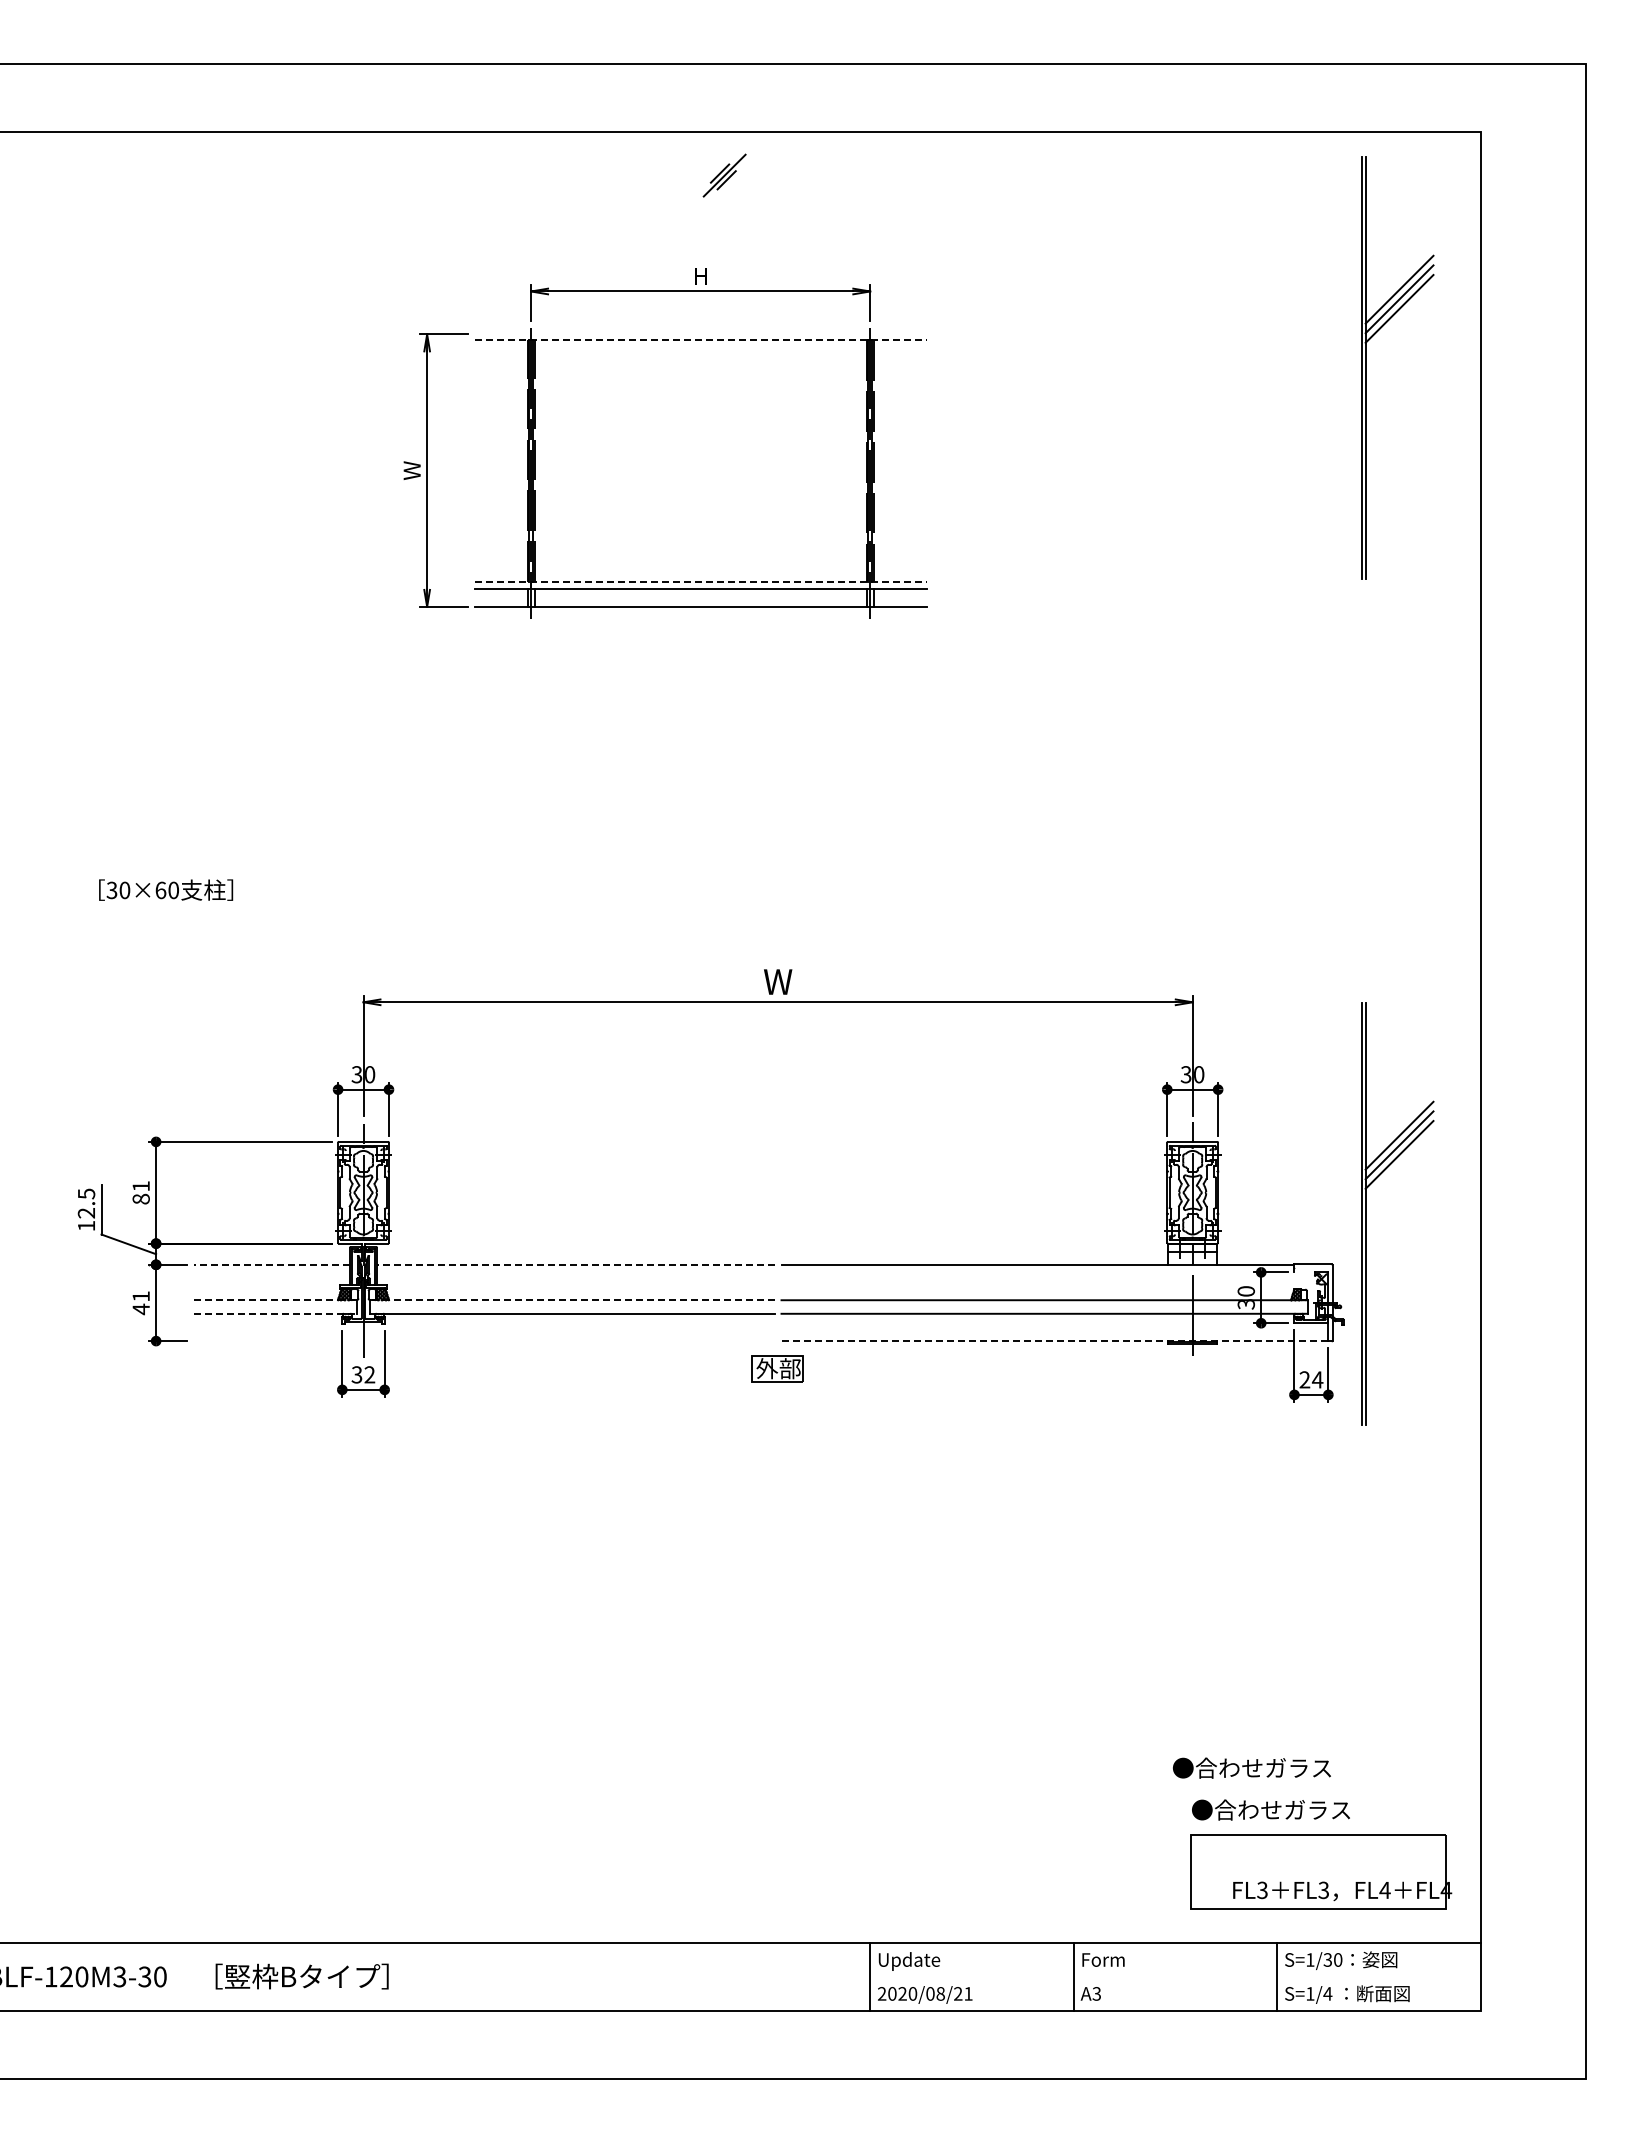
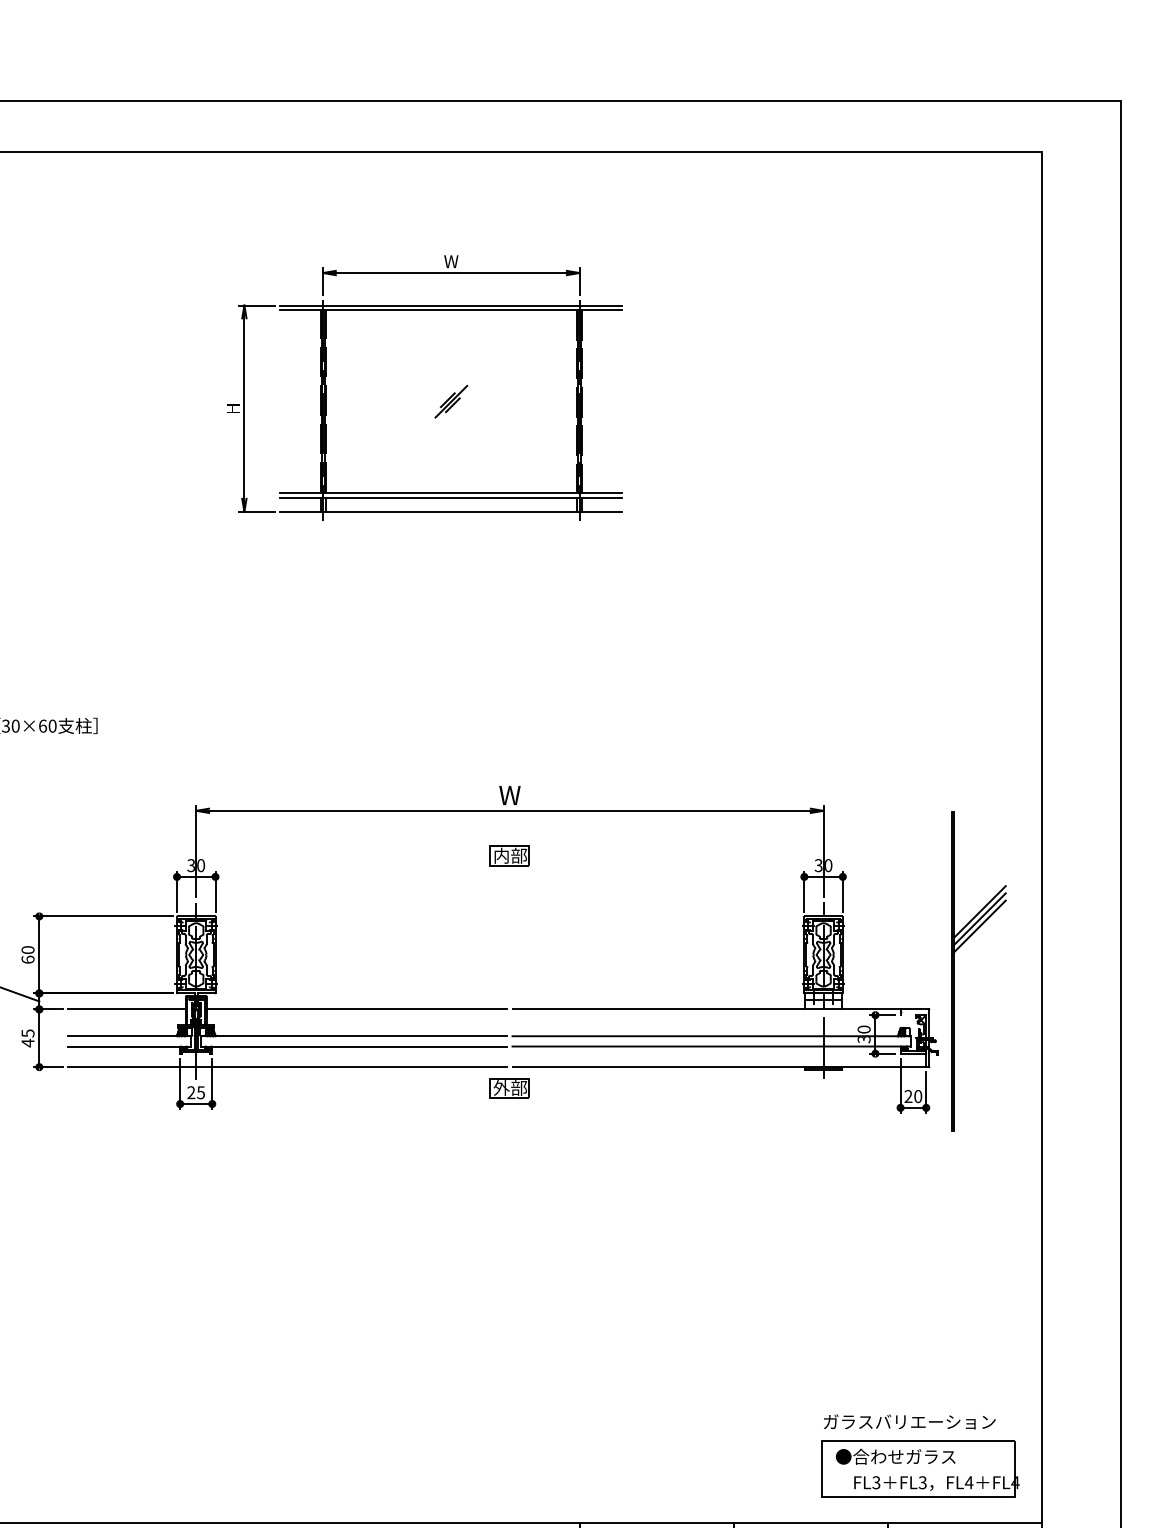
part: (724, 175) -> (451, 401), moved
text: (700, 276) -> (451, 261), H -> W
line: (700, 334) -> (451, 305), added
line: (701, 340) -> (451, 310), dashed -> solid
part: (1366, 367) -> (955, 330), removed
text: (411, 470) -> (232, 408), W -> H
line: (701, 582) -> (451, 493), dashed -> solid
part: (777, 1061) -> (509, 855), added
text: (140, 1192) -> (27, 954), 81 -> 60
line: (271, 1264) -> (126, 1009), dashed -> solid
line: (575, 1264) -> (356, 1009), dashed -> solid
text: (140, 1296) -> (27, 1033), 41 -> 45
line: (275, 1300) -> (129, 1036), dashed -> solid
line: (572, 1300) -> (354, 1036), dashed -> solid
line: (275, 1313) -> (129, 1046), dashed -> solid
line: (483, 1341) -> (287, 1067), added
line: (1055, 1341) -> (719, 1067), dashed -> solid
text: (363, 1374) -> (196, 1092), 32 -> 25
text: (1317, 1379) -> (918, 1096), 24 -> 20
text: (1251, 1767) -> (895, 1456), moved
text: (1306, 1809) -> (909, 1421), ●合わせガラス -> ガラスバリエーション

